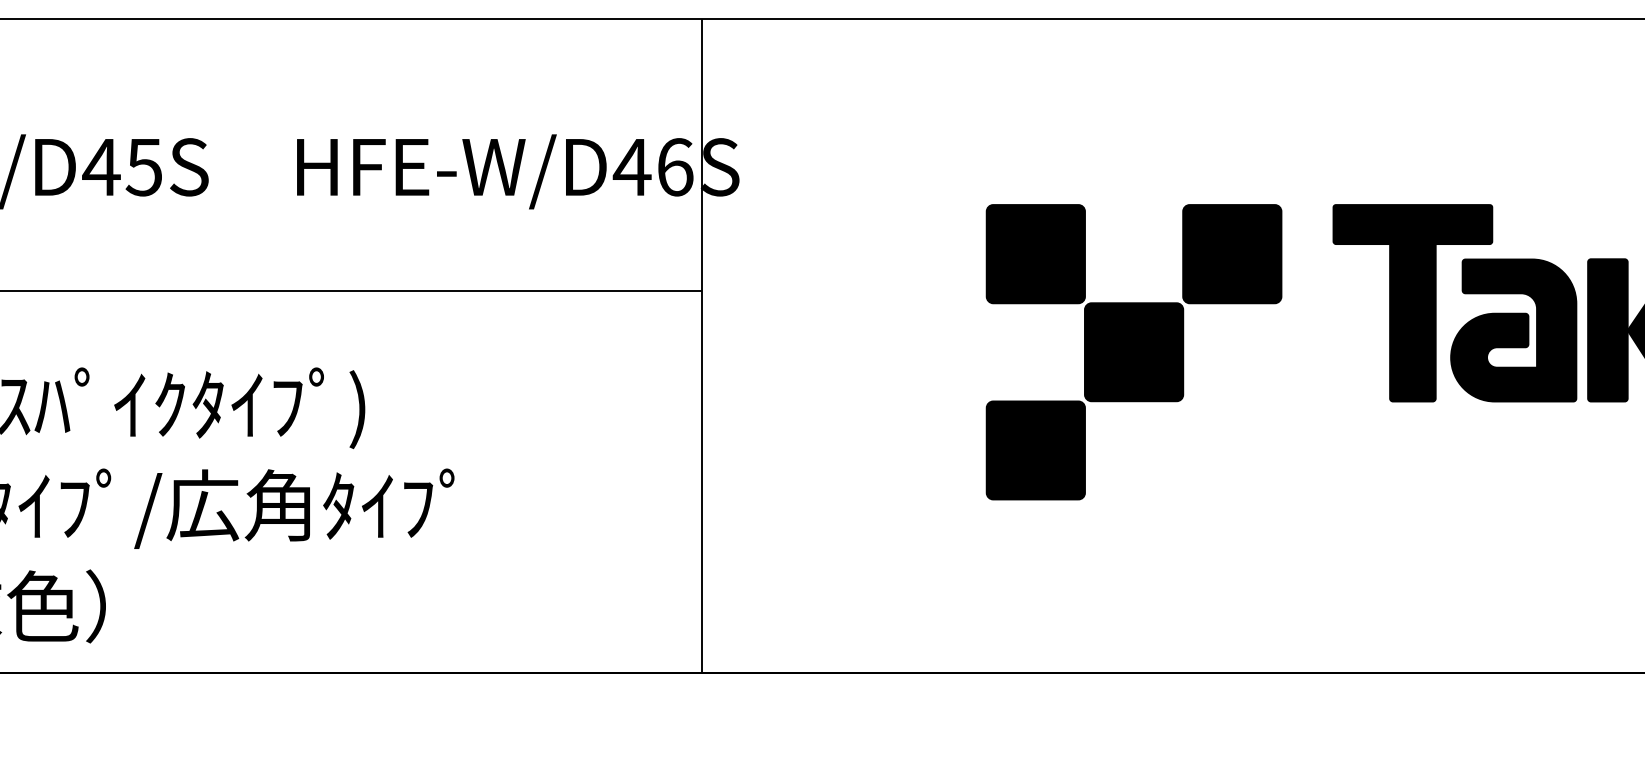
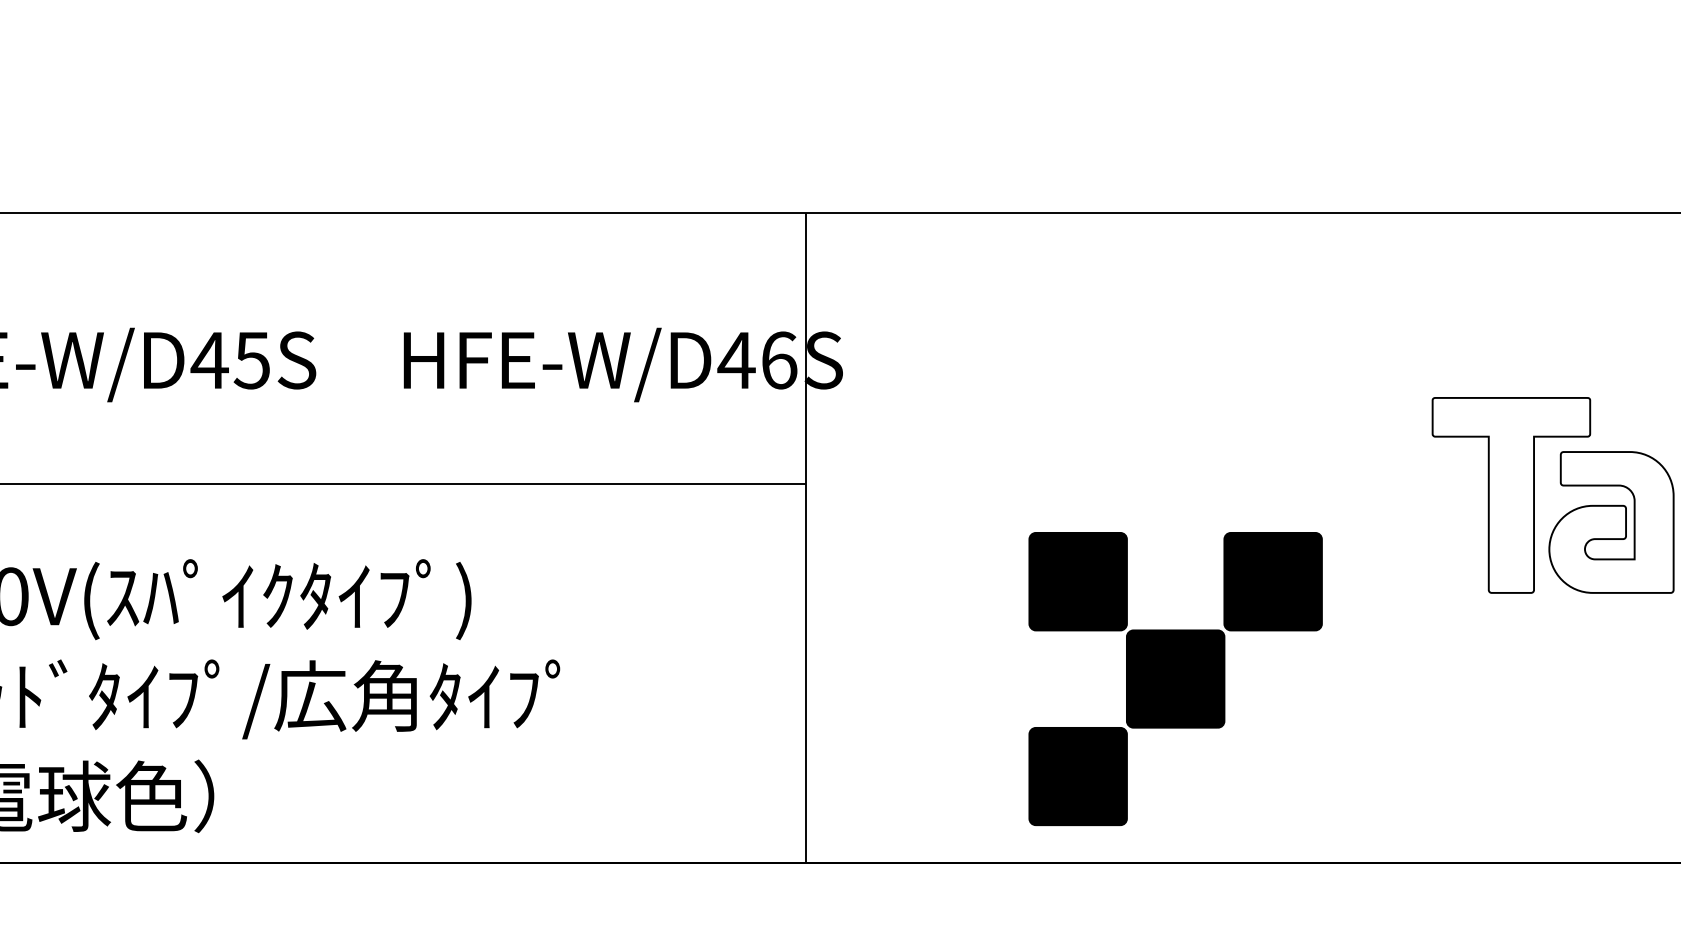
fill: (1412, 302) -> (1511, 494), removed
fill: (1513, 330) -> (1611, 522), removed
part: (1133, 351) -> (1175, 678), moved

